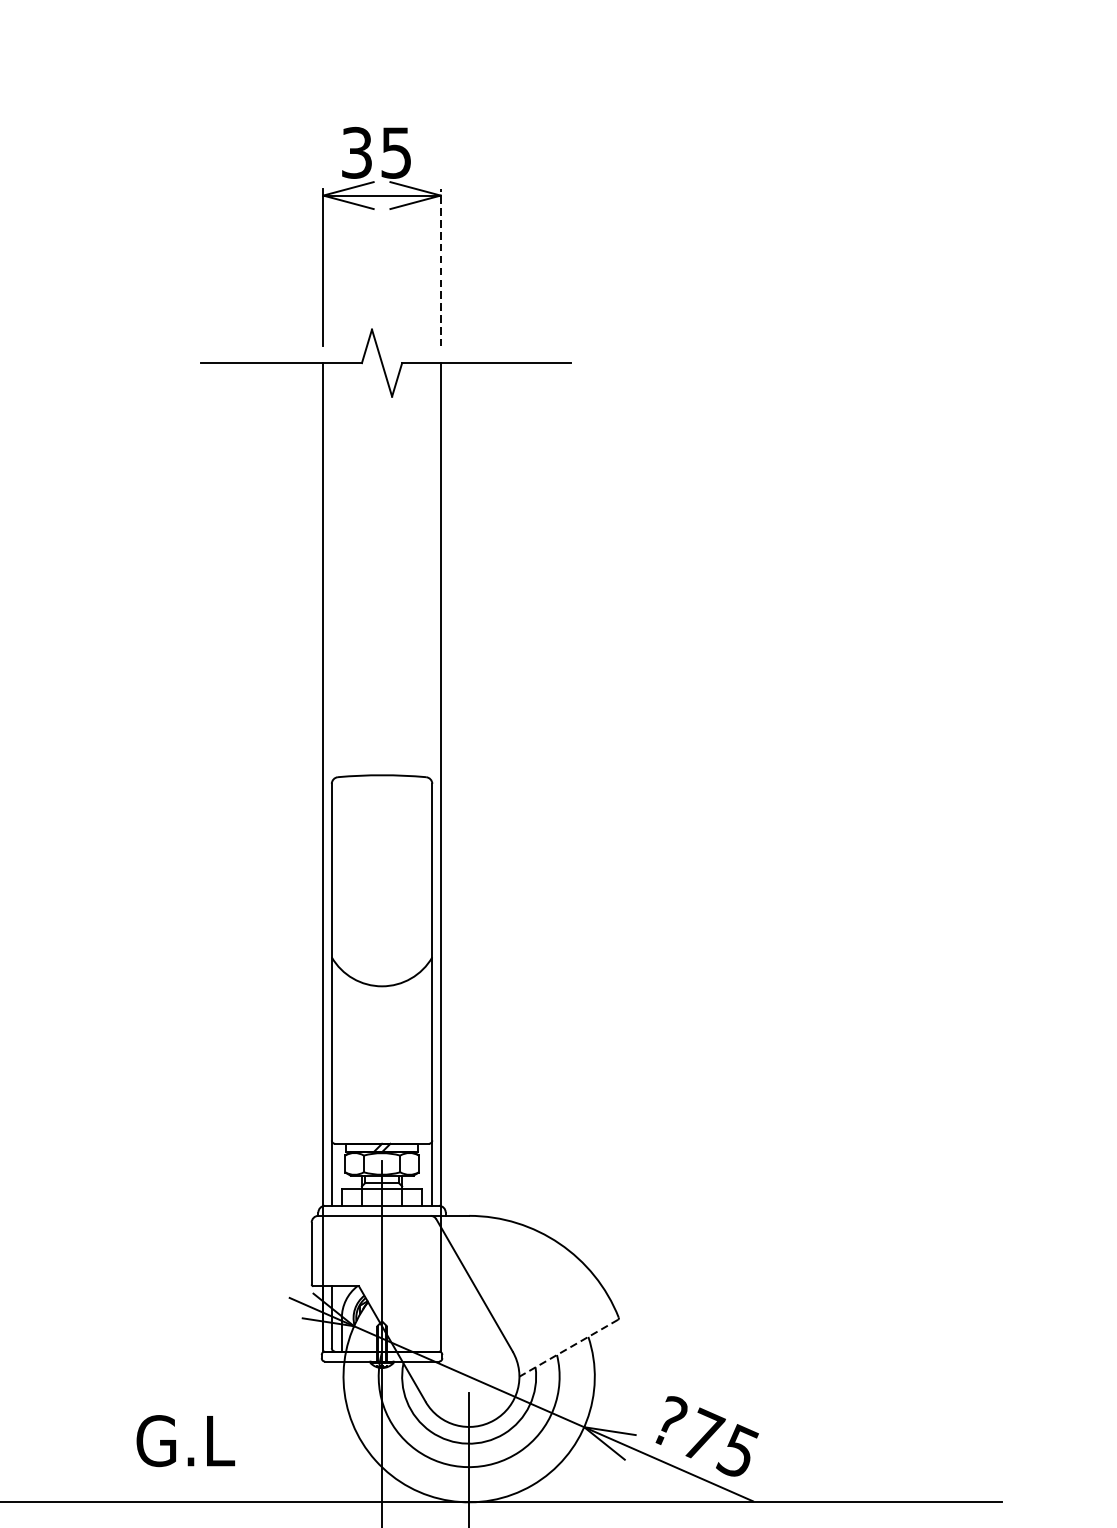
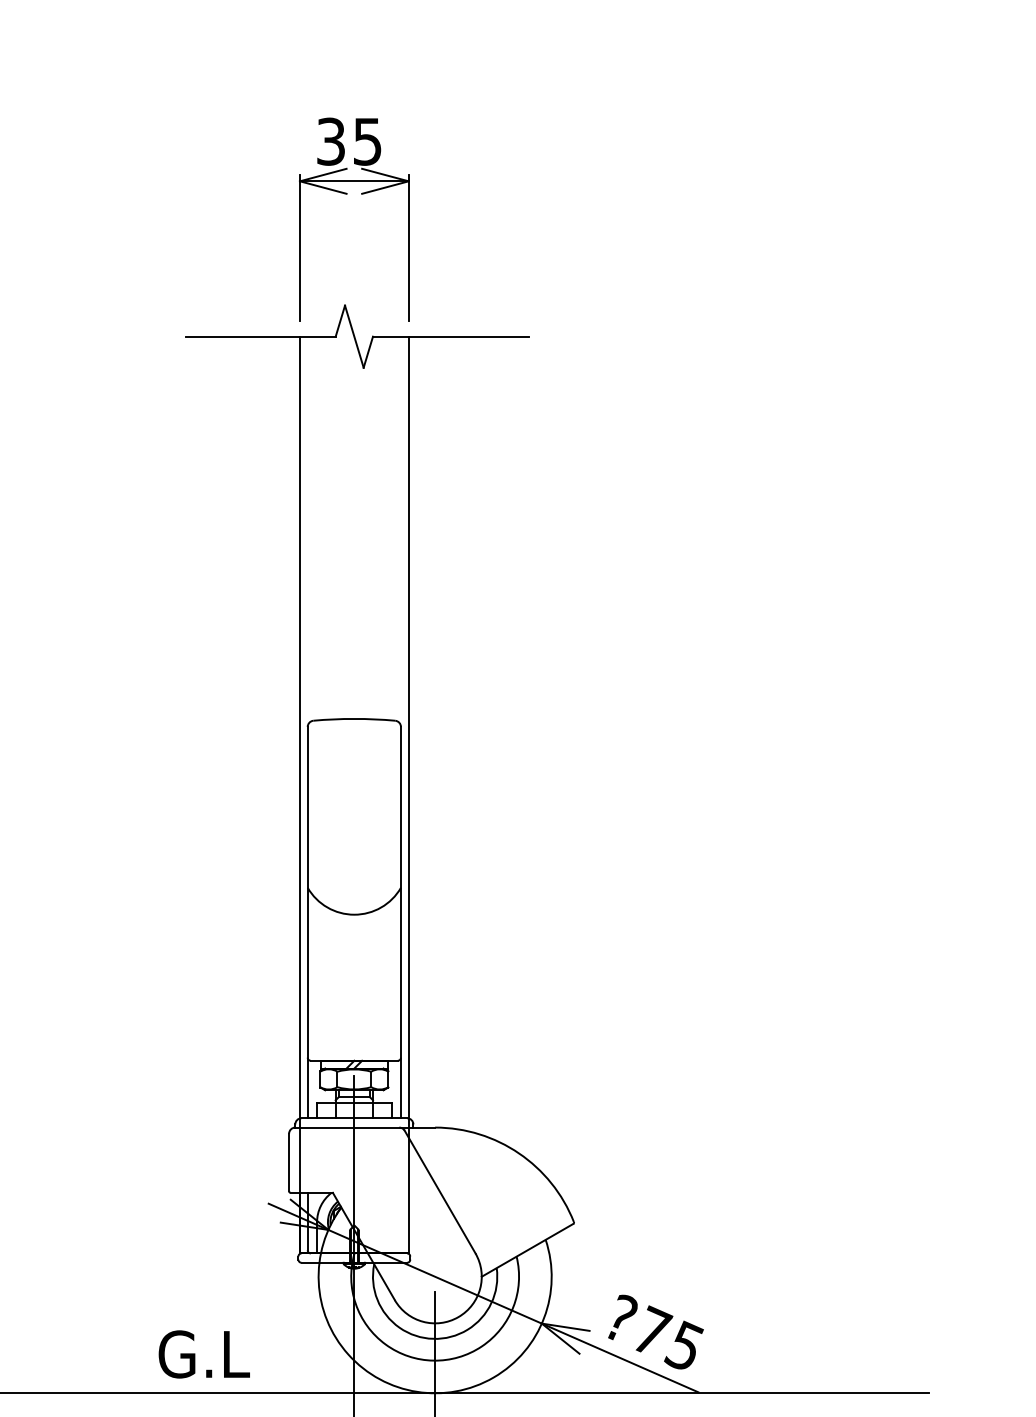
line: (440, 266) -> (408, 247), dashed -> solid
line: (568, 1348) -> (527, 1250), dashed -> solid
text: (184, 1441) -> (203, 1354), moved

